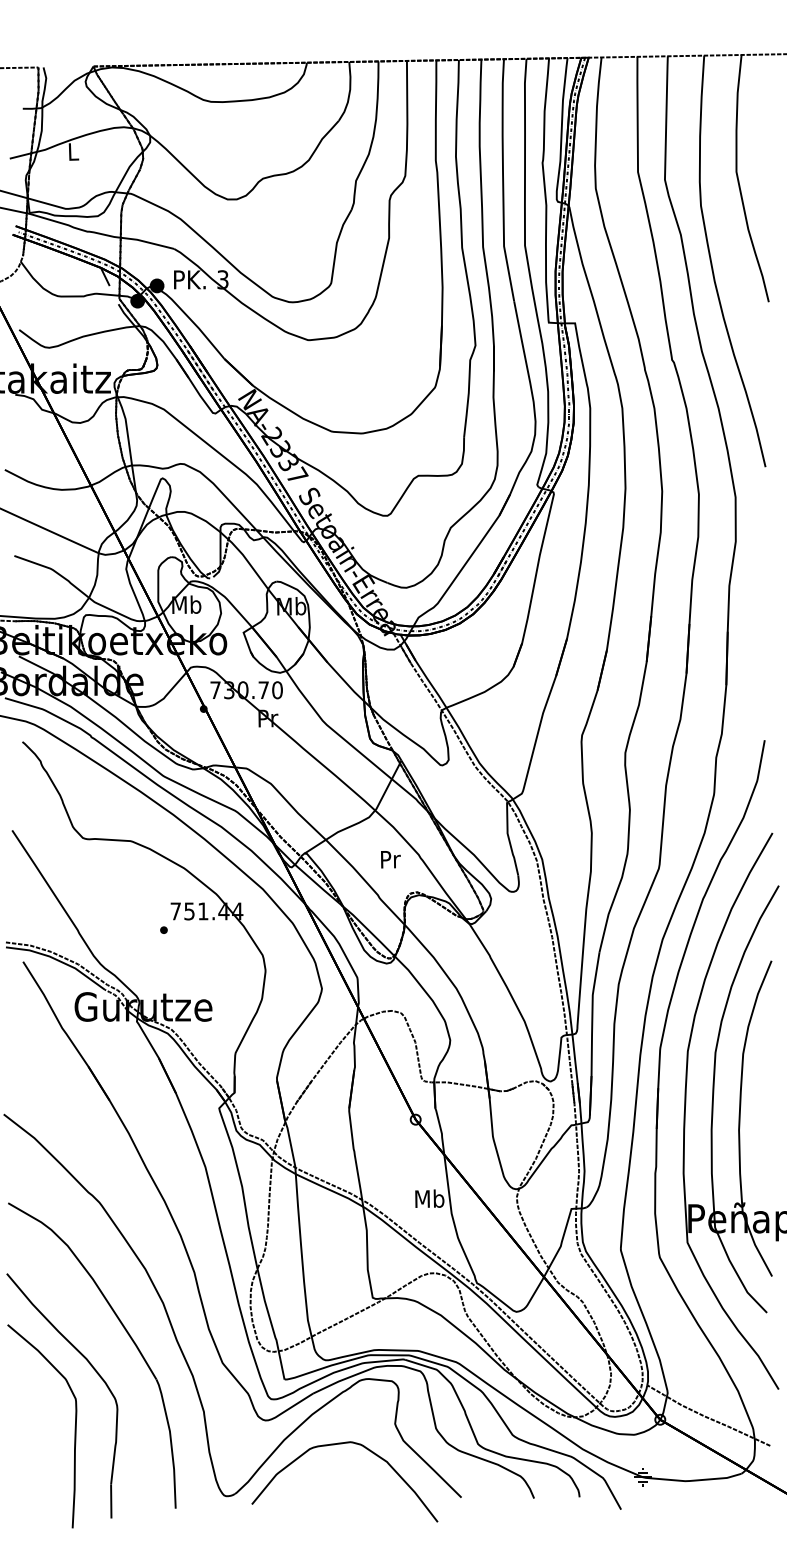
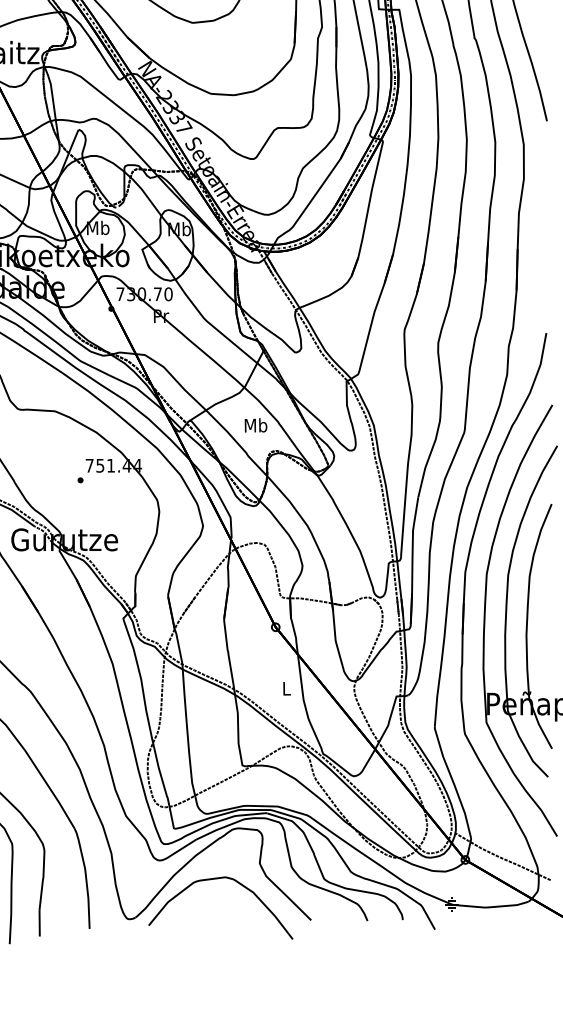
text: (389, 859) -> (255, 425), Pr -> Mb
text: (429, 1198) -> (286, 688), Mb -> L

